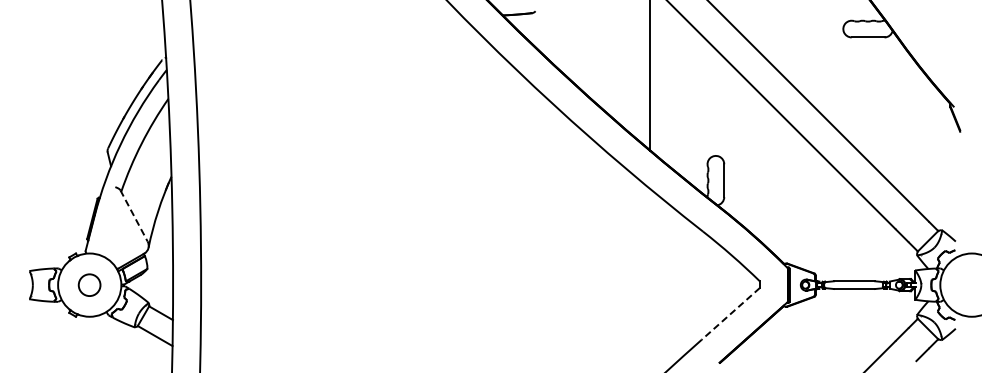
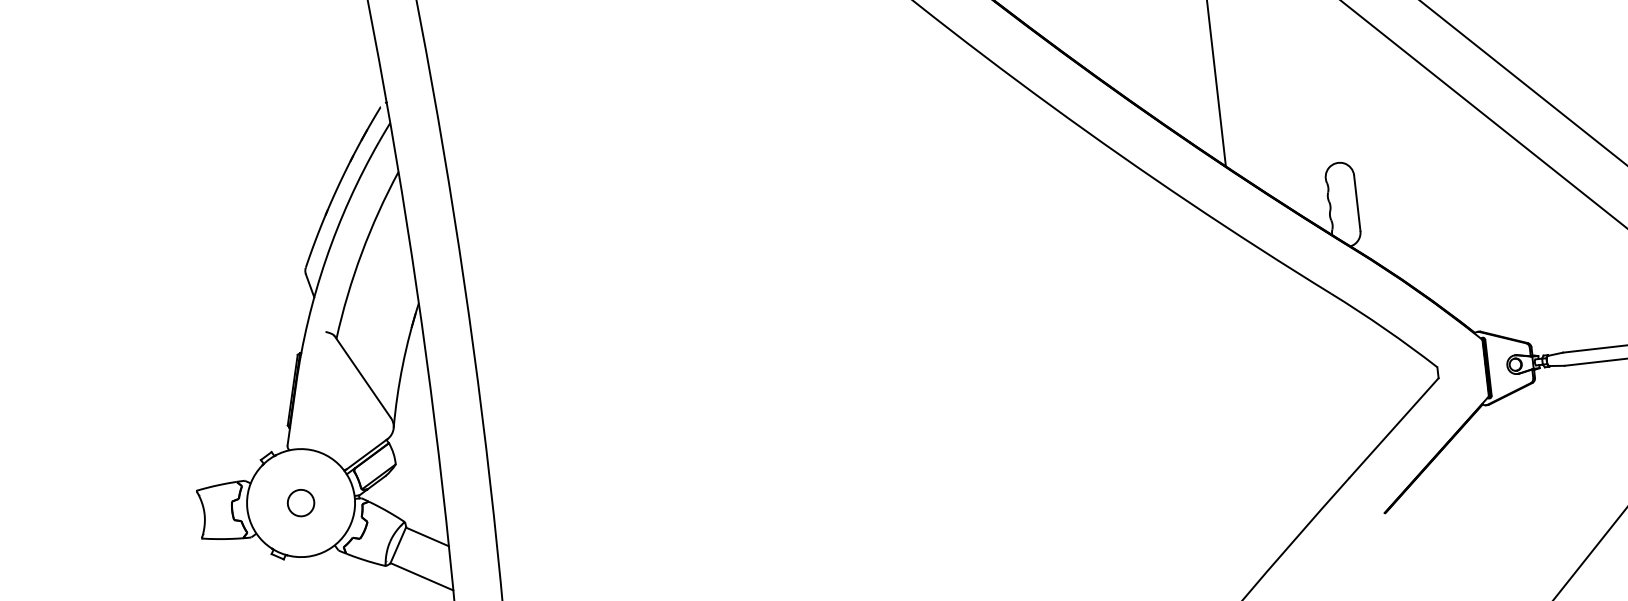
line: (133, 215) -> (361, 376), dashed -> solid
circle: (89, 284) -> (300, 502), size x0.71
line: (730, 314) -> (1393, 429), dashed -> solid

